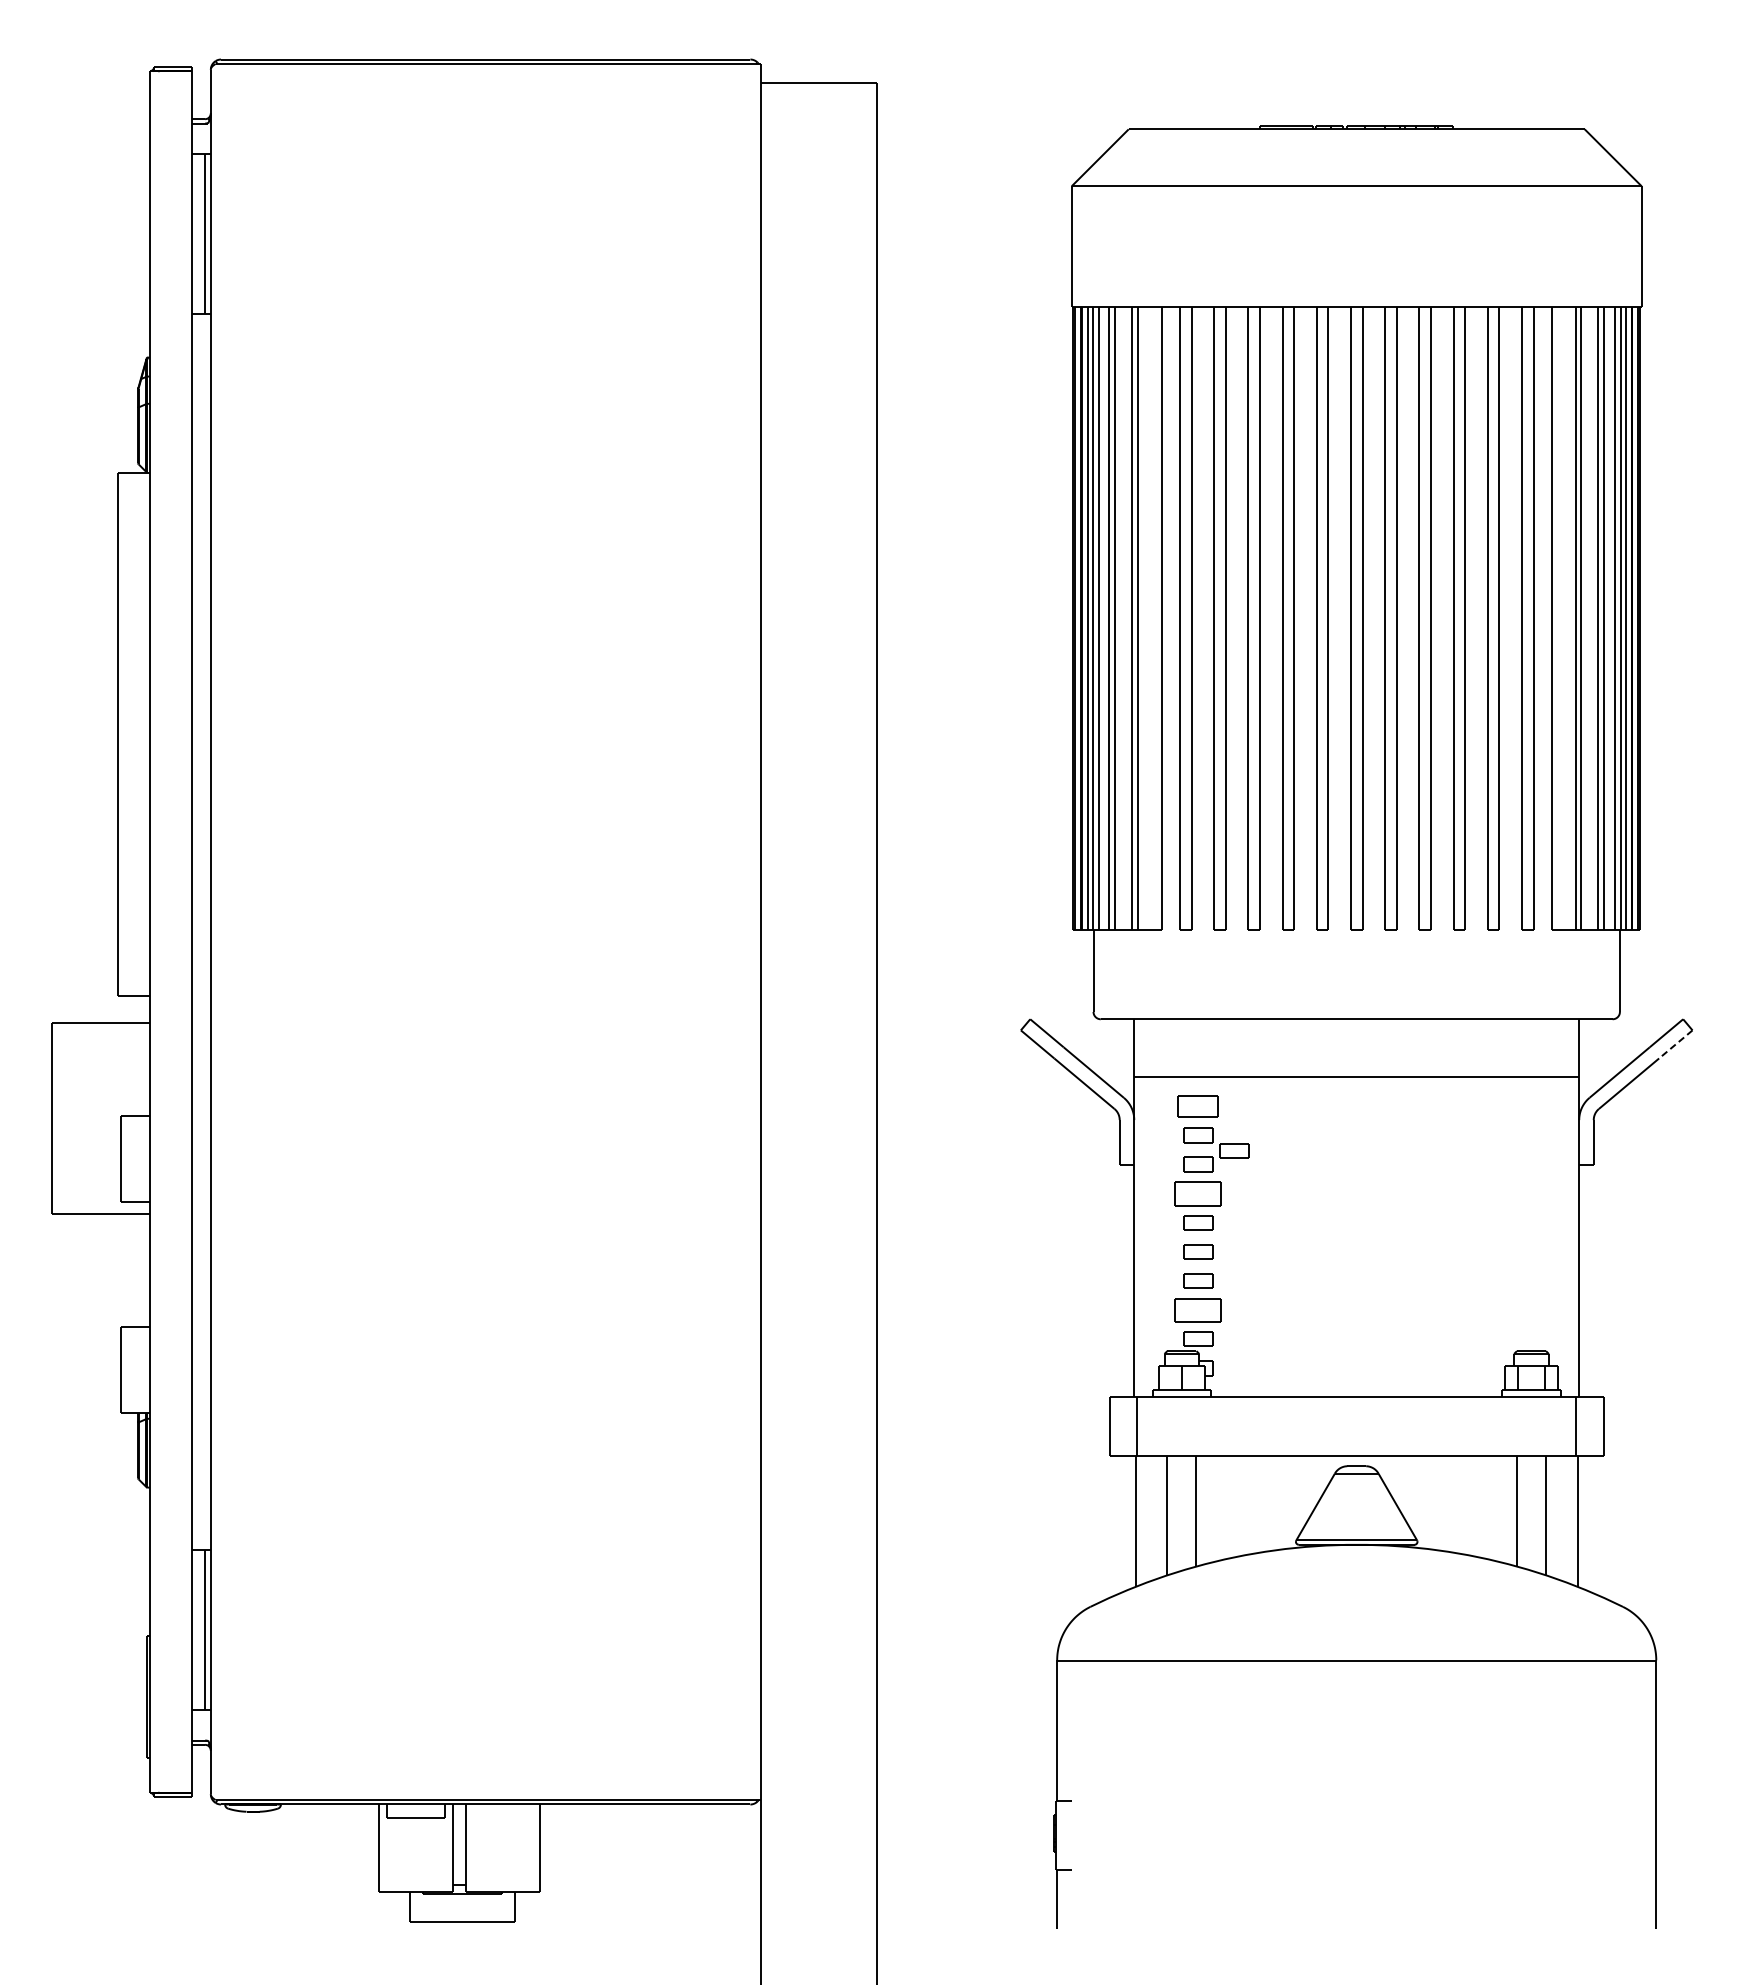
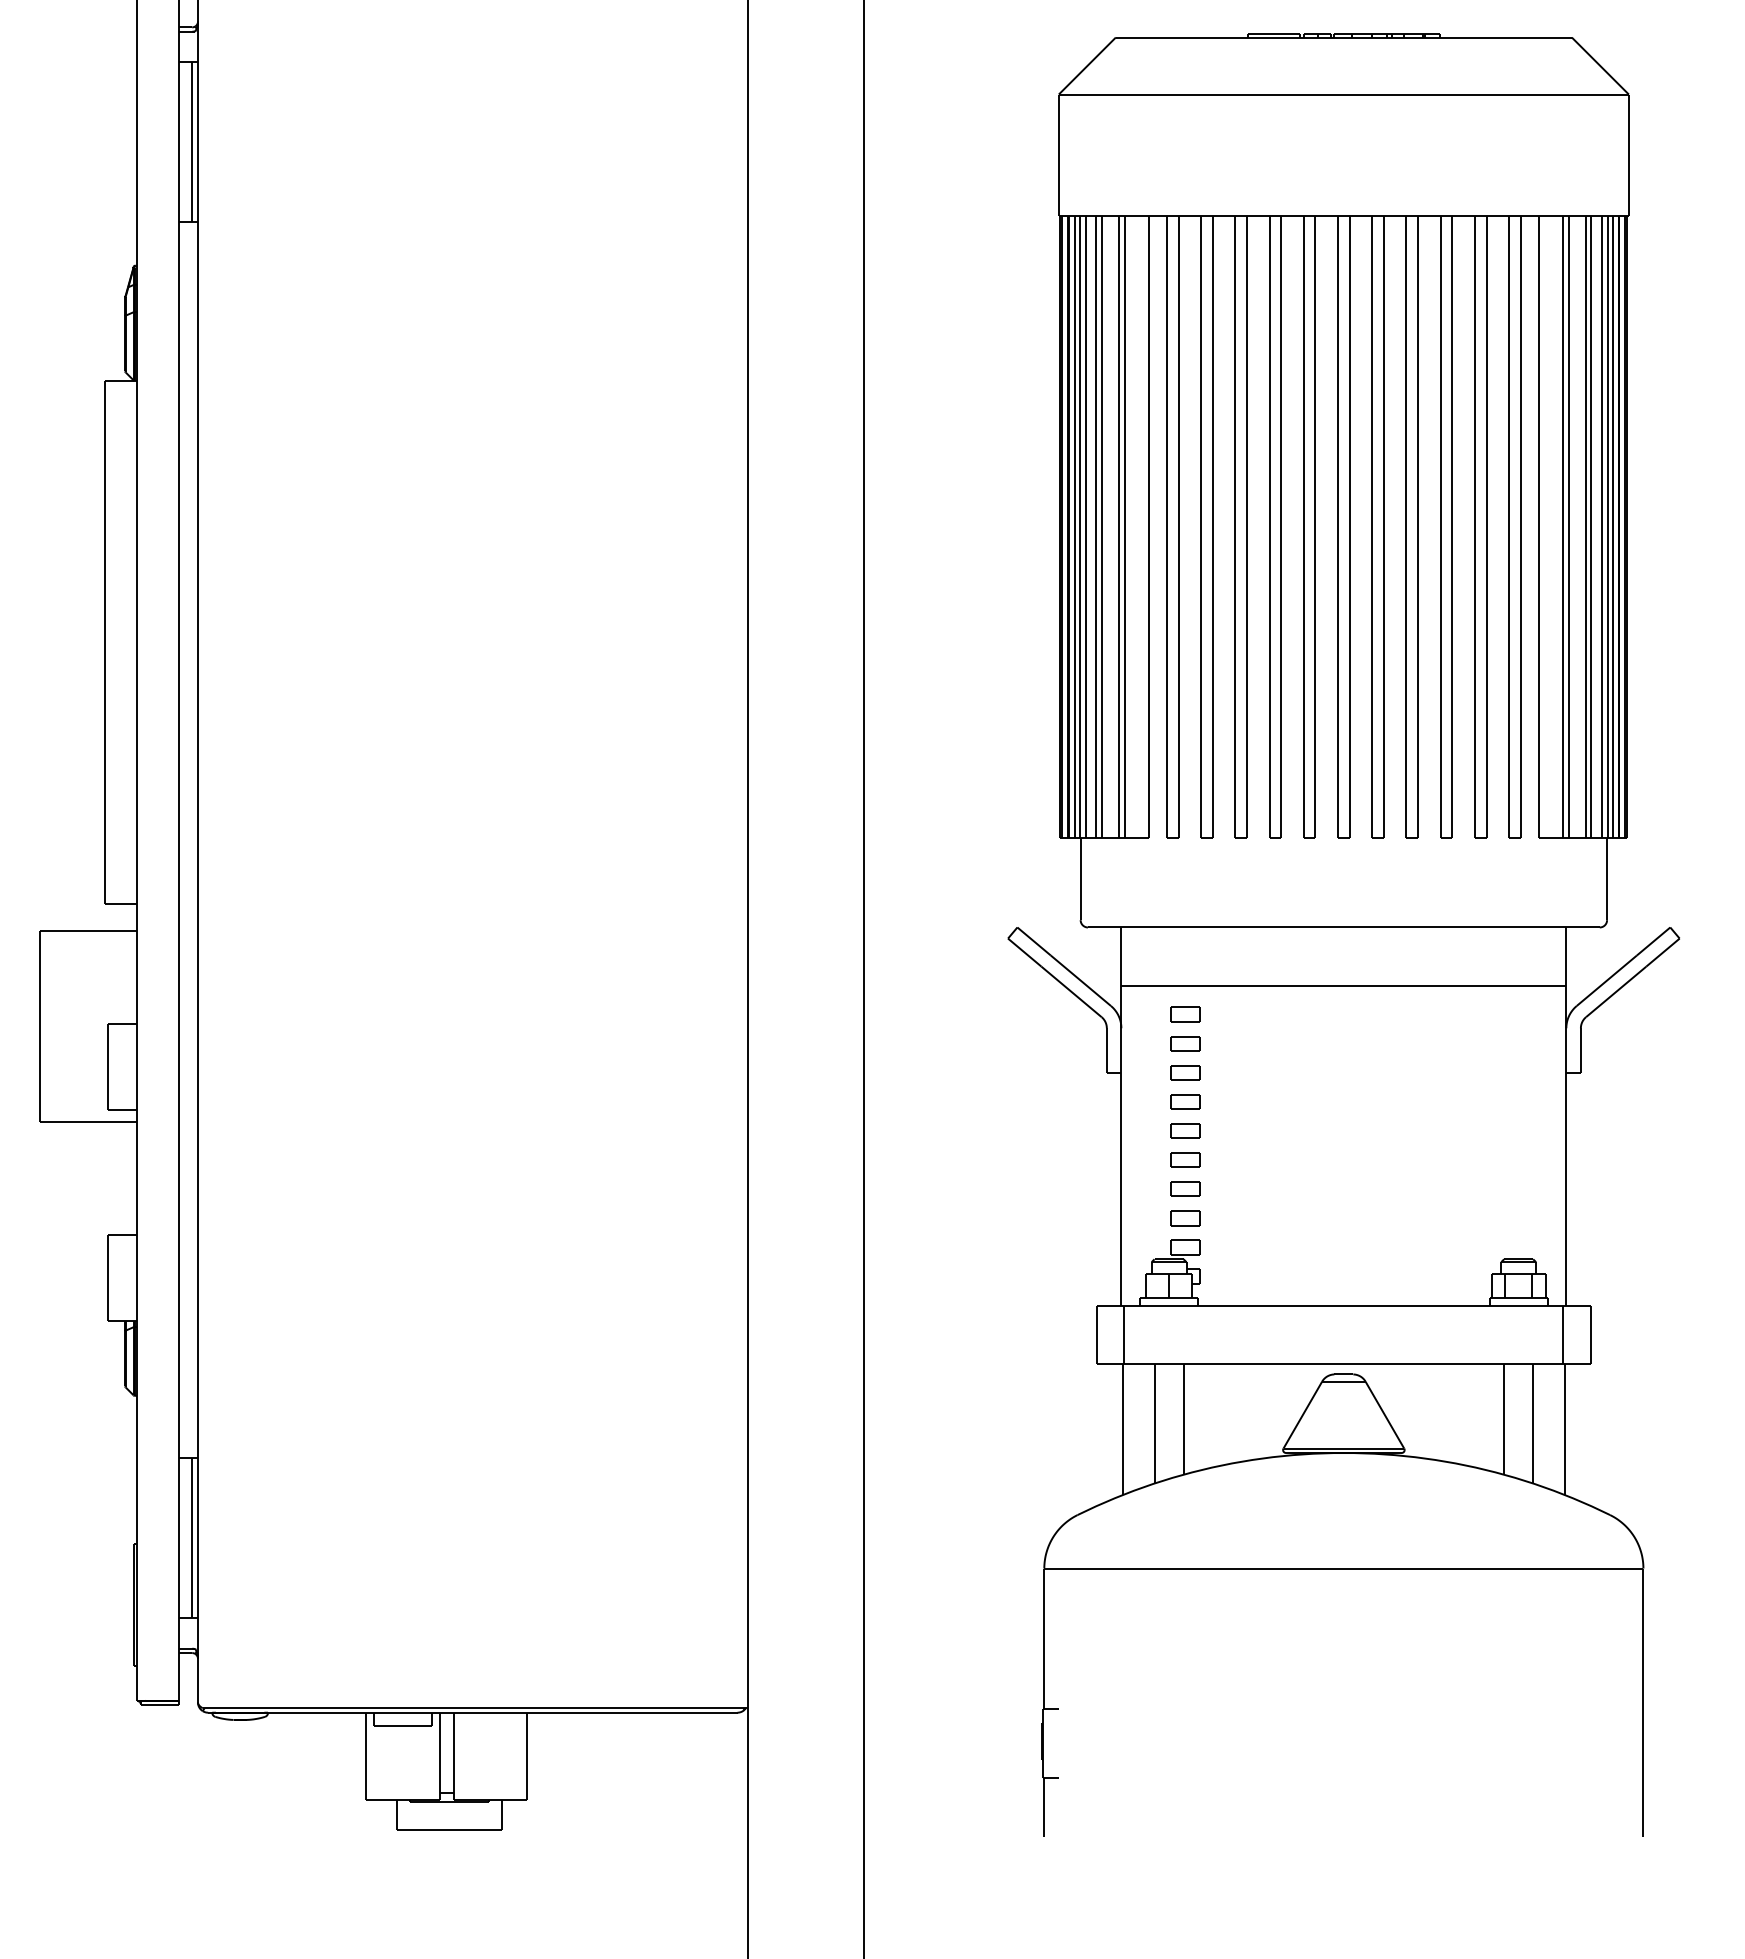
line: (1675, 1044) -> (1662, 952), dashed -> solid
part: (1198, 1106) -> (1185, 1014), size x0.71
part: (1234, 1150) -> (1221, 1058), removed
part: (1198, 1193) -> (1185, 1101), size x0.62
part: (1198, 1309) -> (1185, 1217), size x0.62

